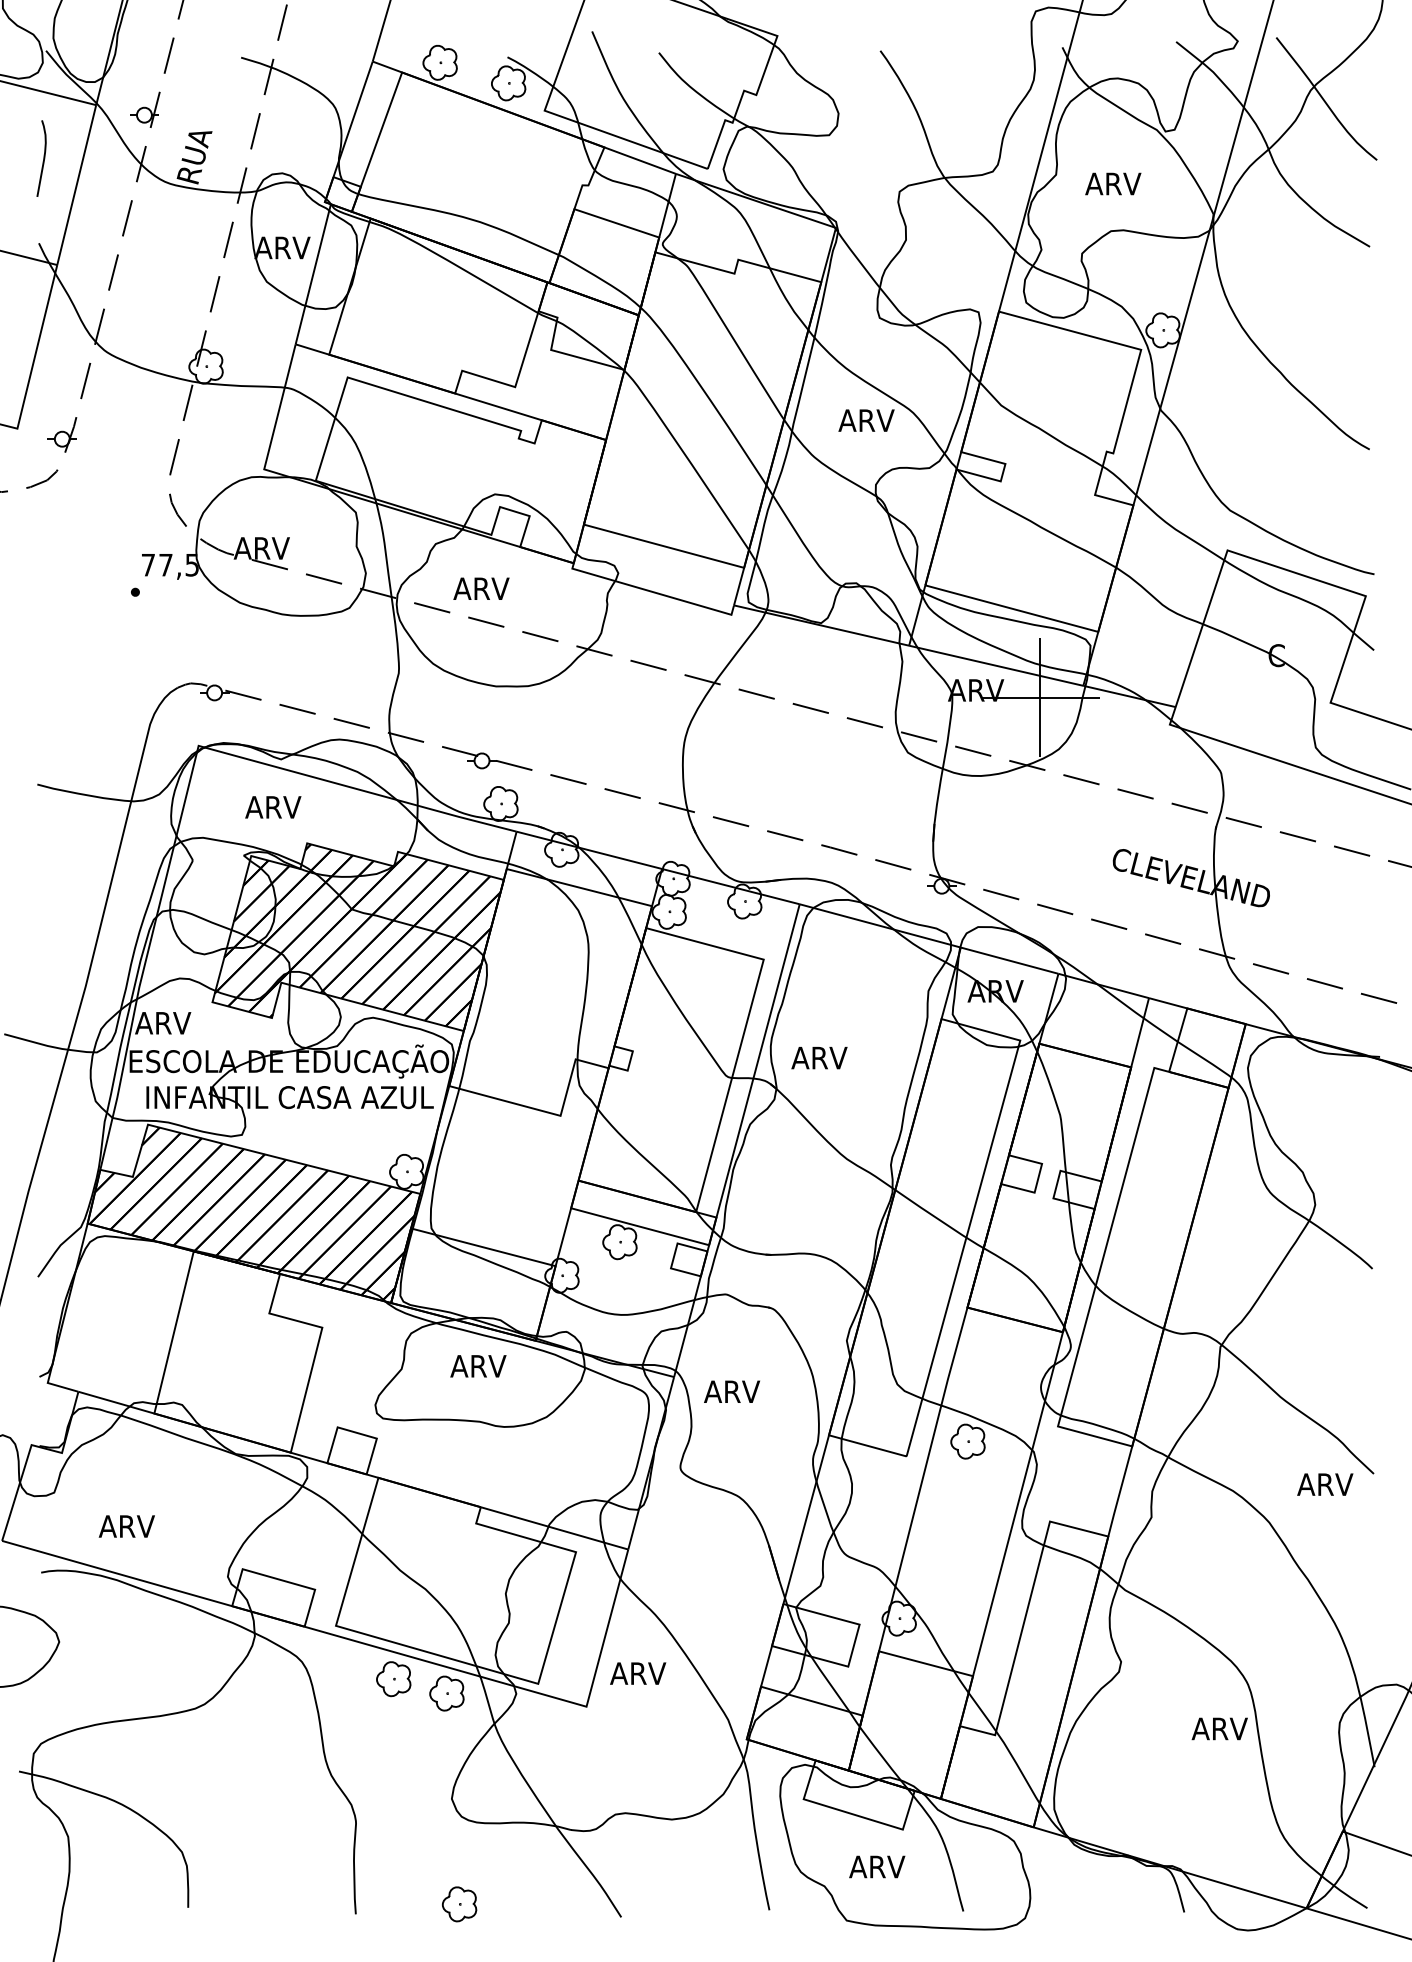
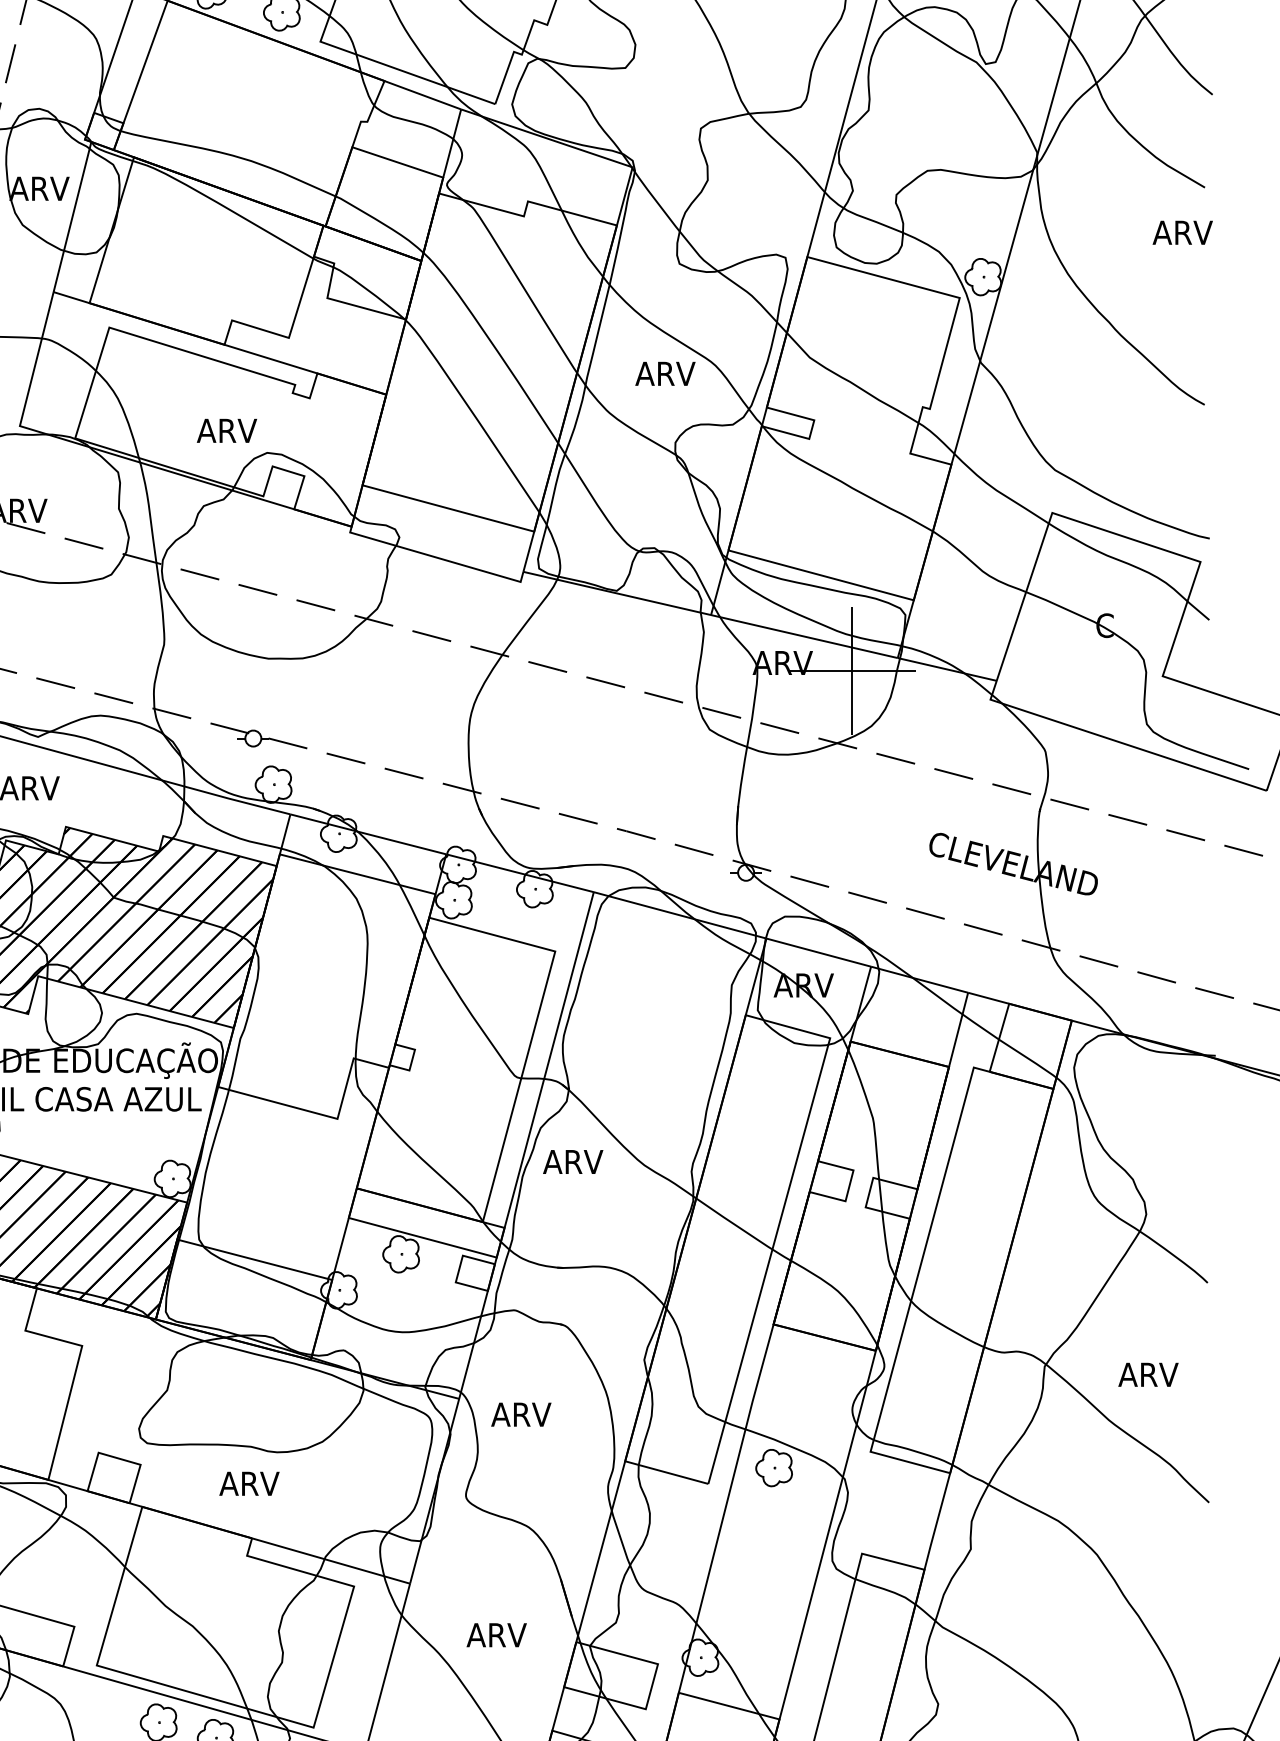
text: (1113, 183) -> (1183, 232), moved
text: (481, 588) -> (227, 430), moved
text: (819, 1058) -> (573, 1162), moved
text: (478, 1366) -> (249, 1483), moved
text: (1325, 1484) -> (1148, 1374), moved
text: (638, 1673) -> (497, 1635), moved

